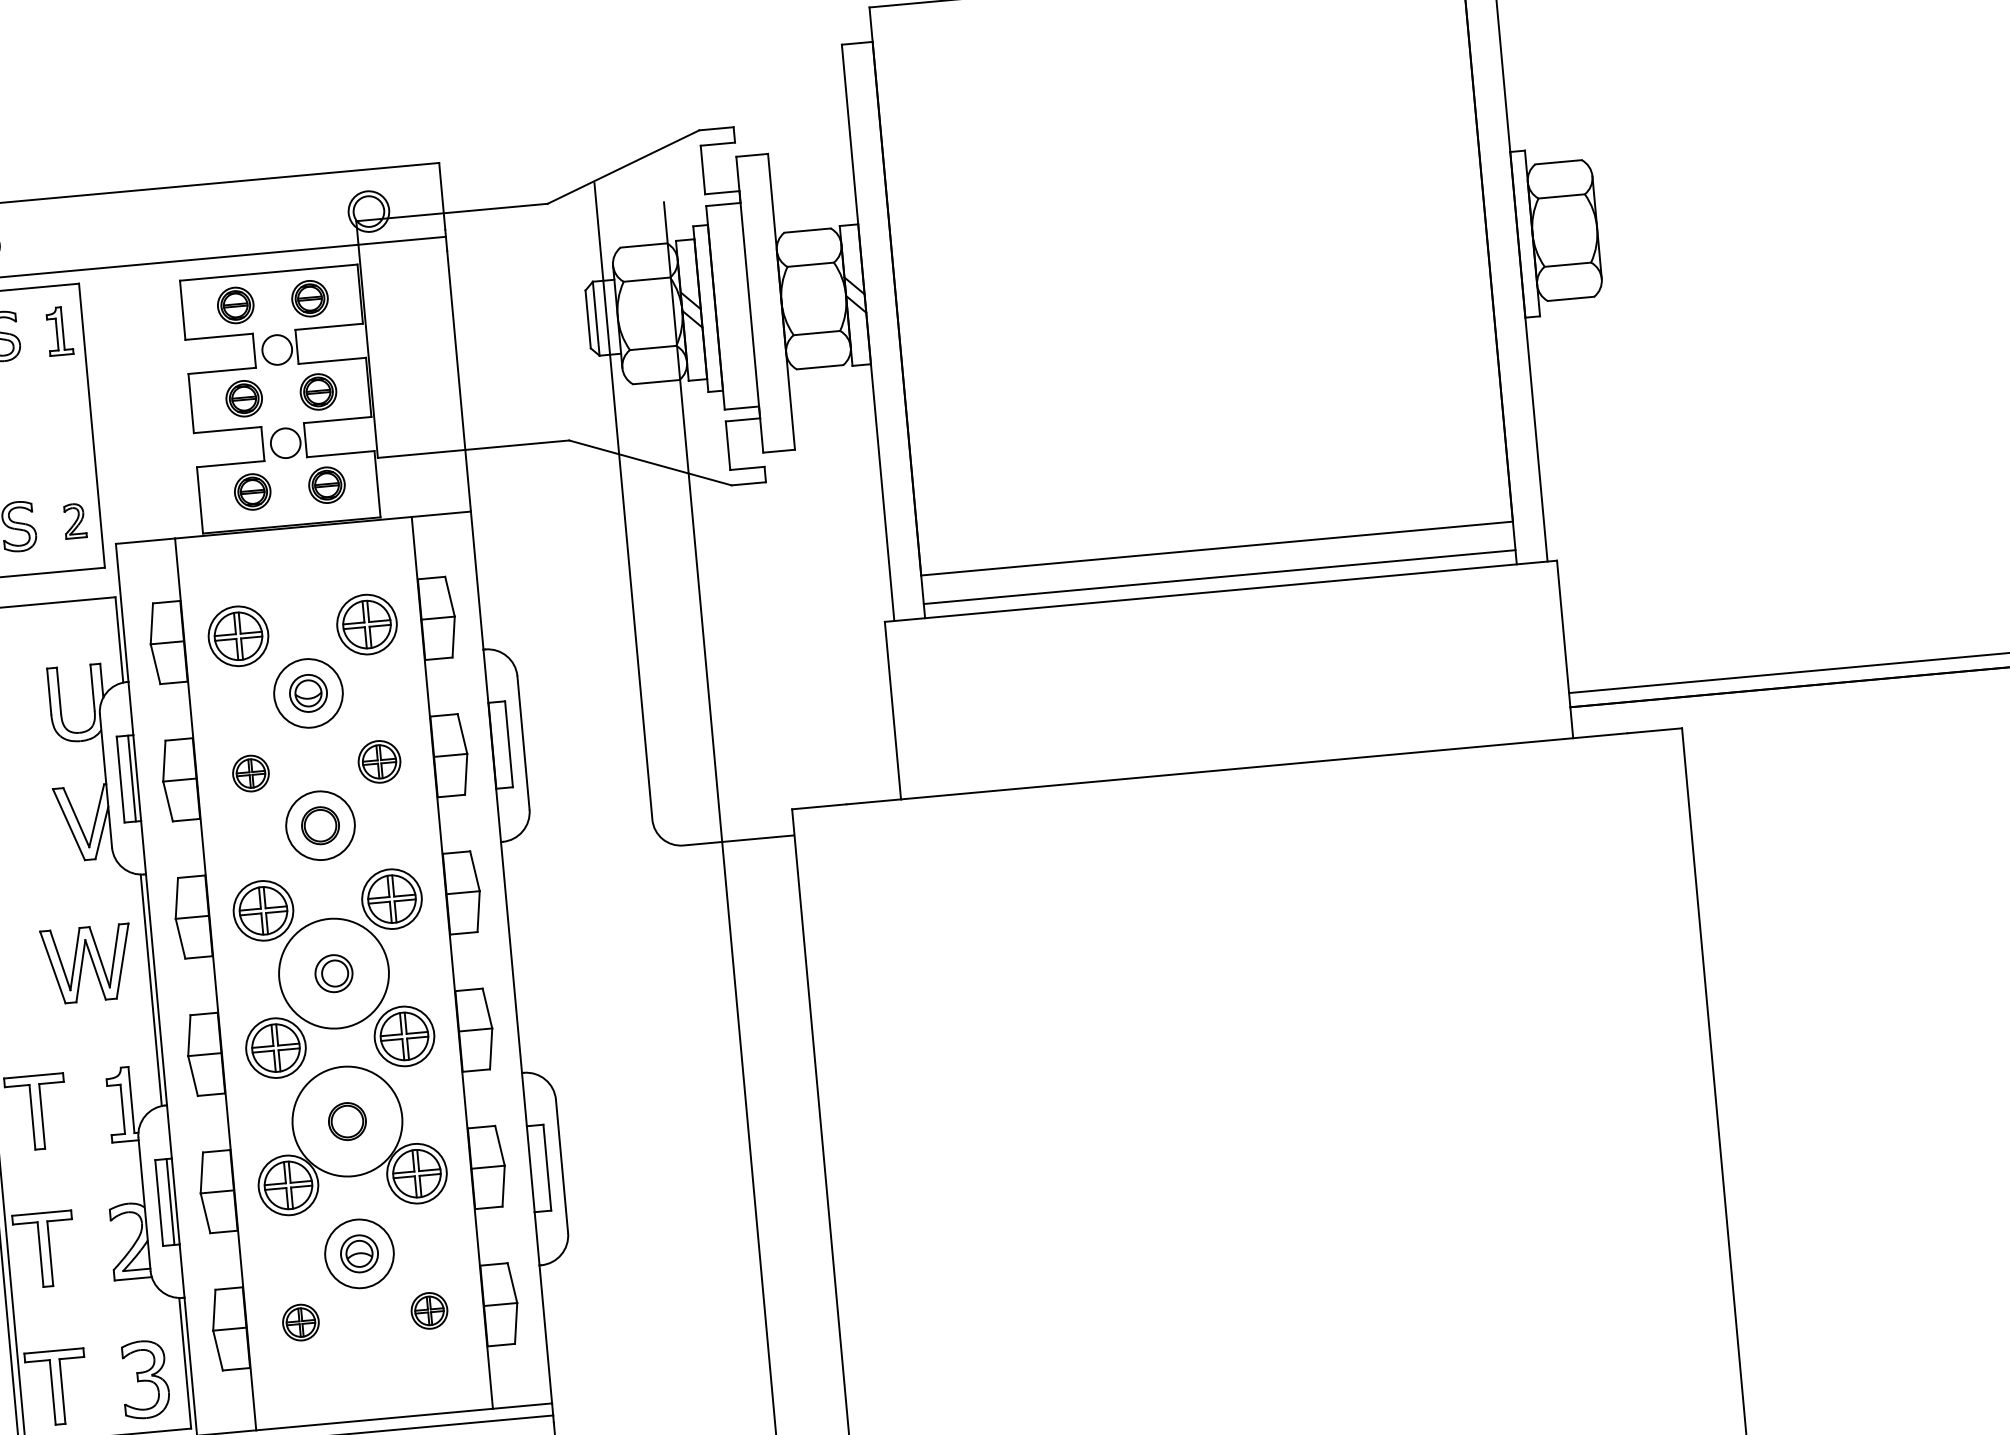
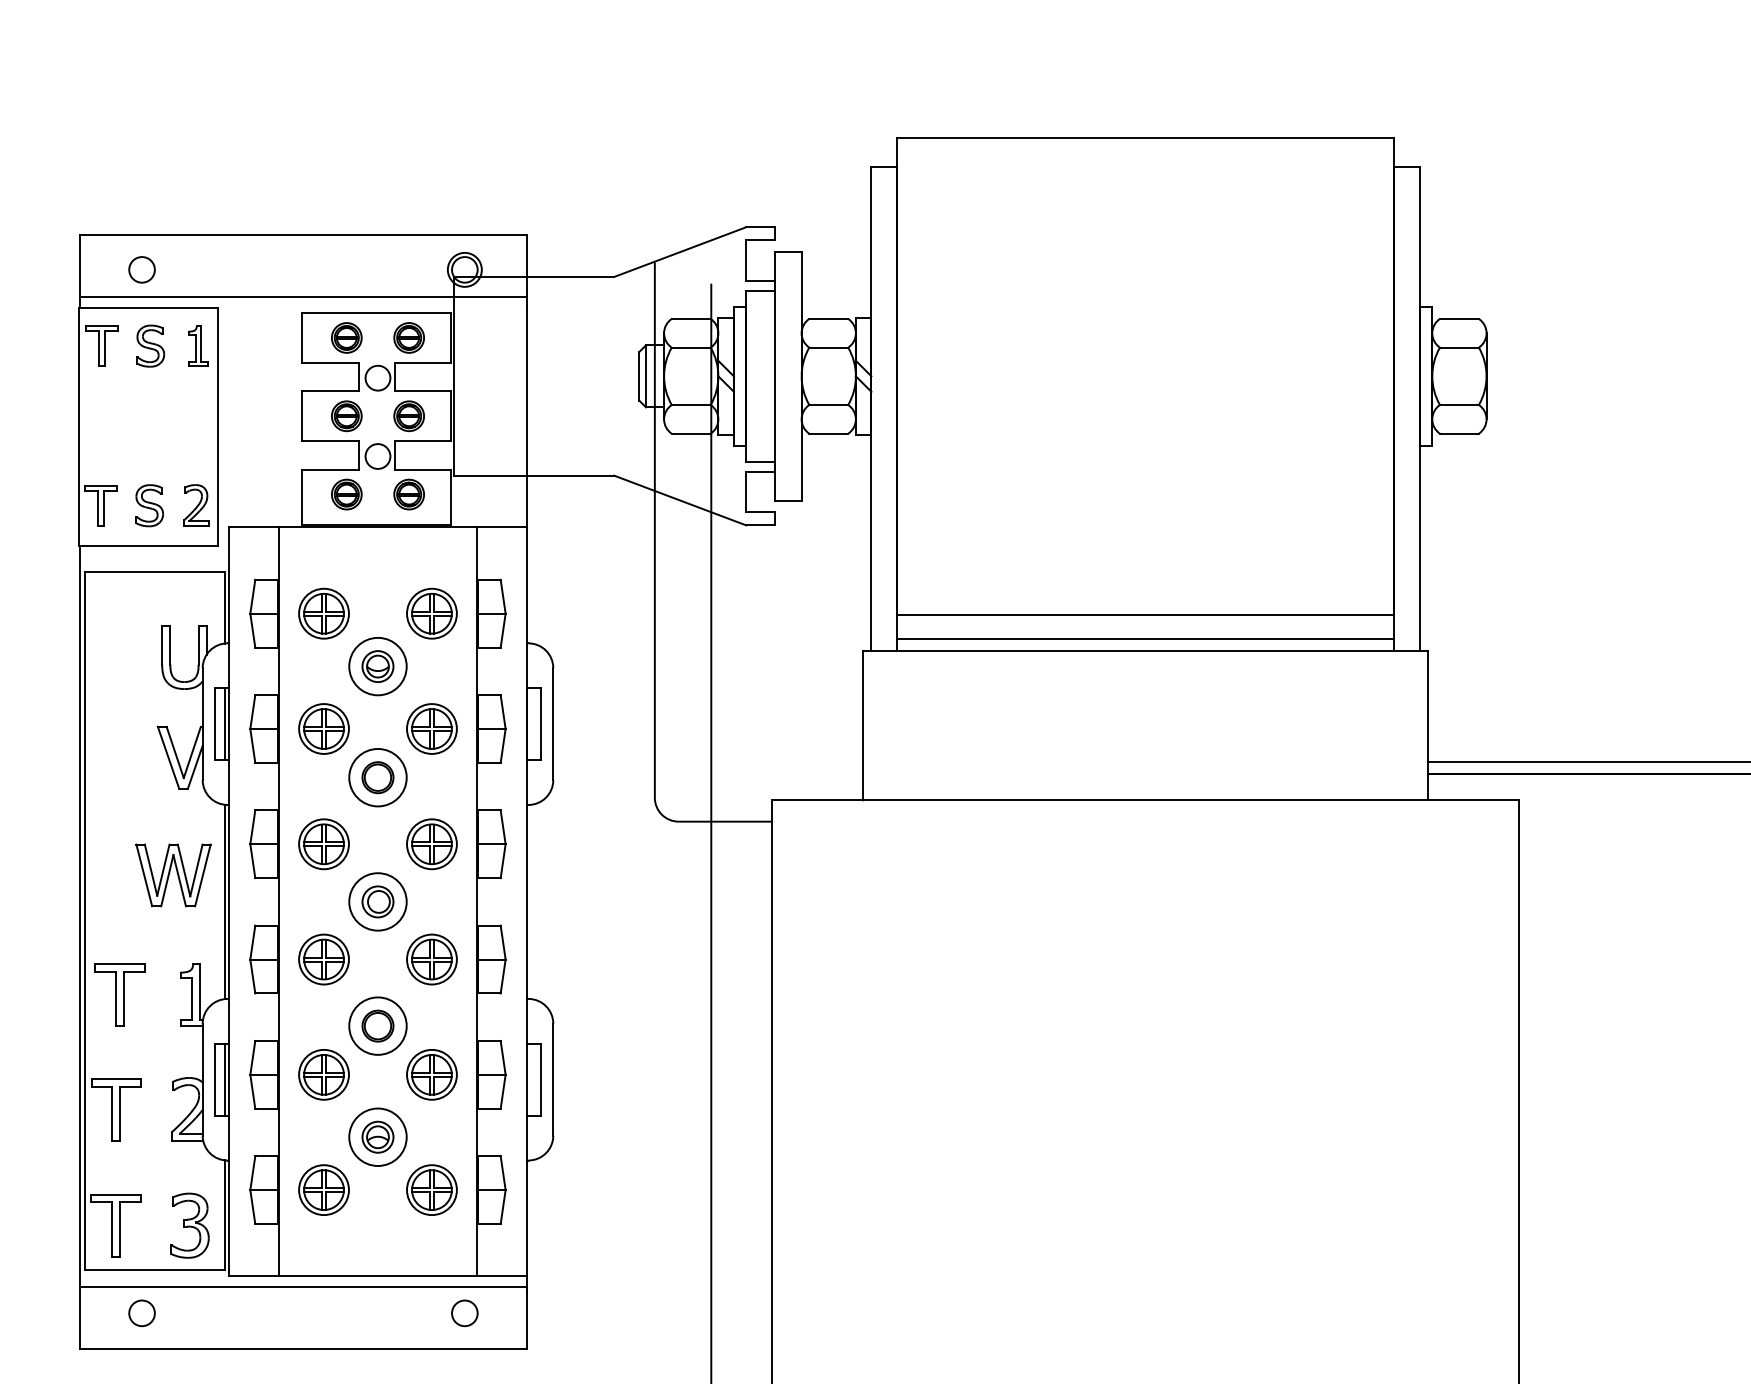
part: (74, 521) -> (196, 505), size x1.43
part: (378, 761) -> (431, 728), size x1.43
part: (250, 773) -> (323, 728), size x1.67
circle: (333, 973) -> (377, 901), size x0.62
circle: (346, 1120) -> (377, 1025), size x0.62
part: (428, 1310) -> (431, 1189), size x1.67
part: (300, 1321) -> (323, 1189), size x1.67

